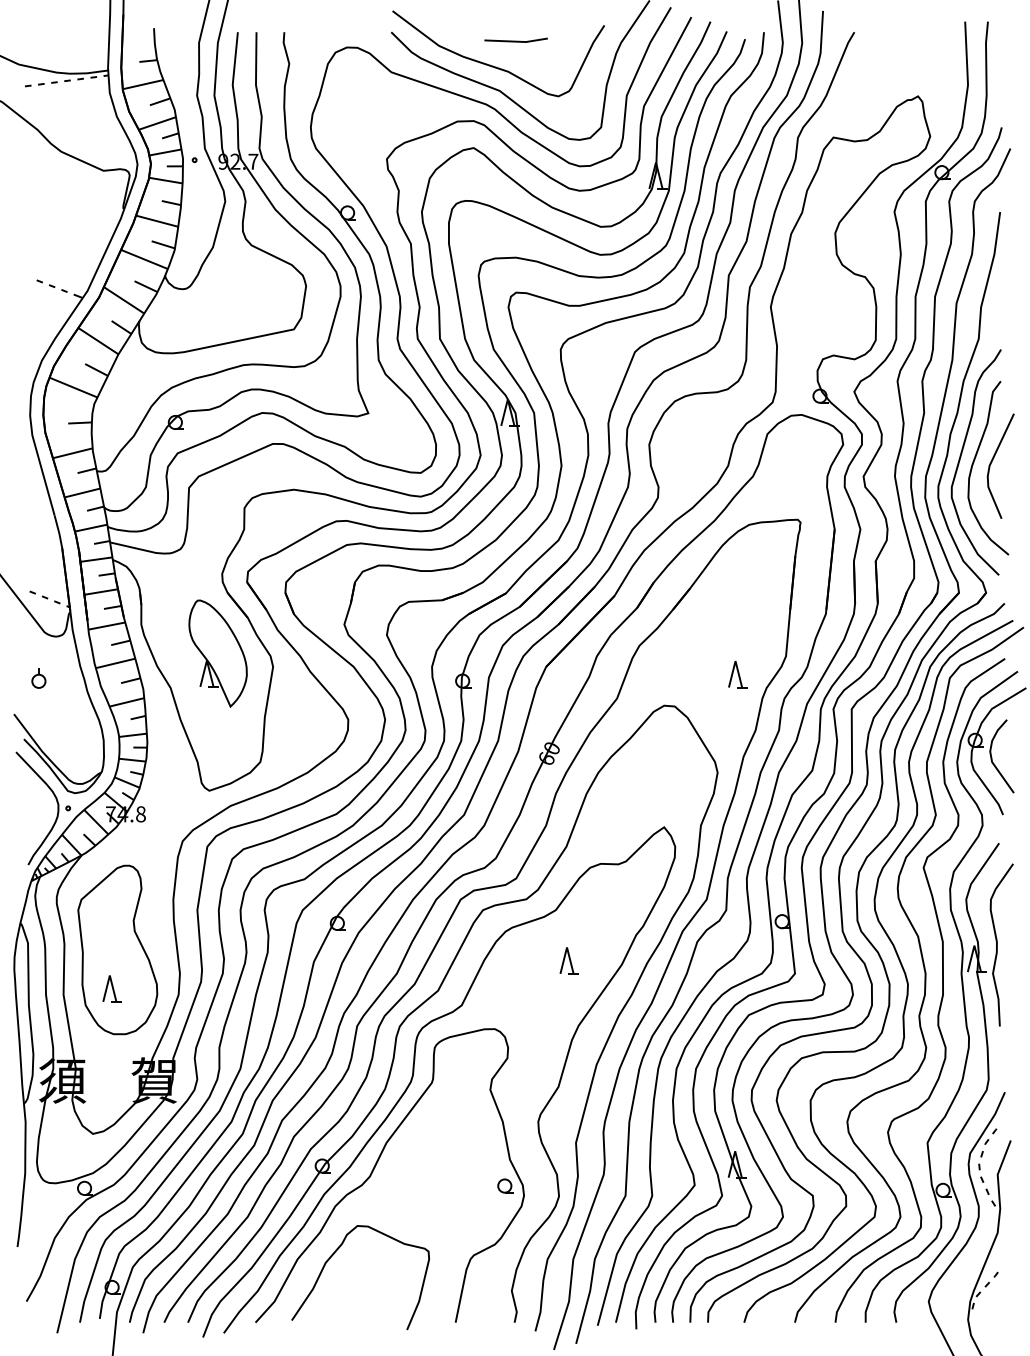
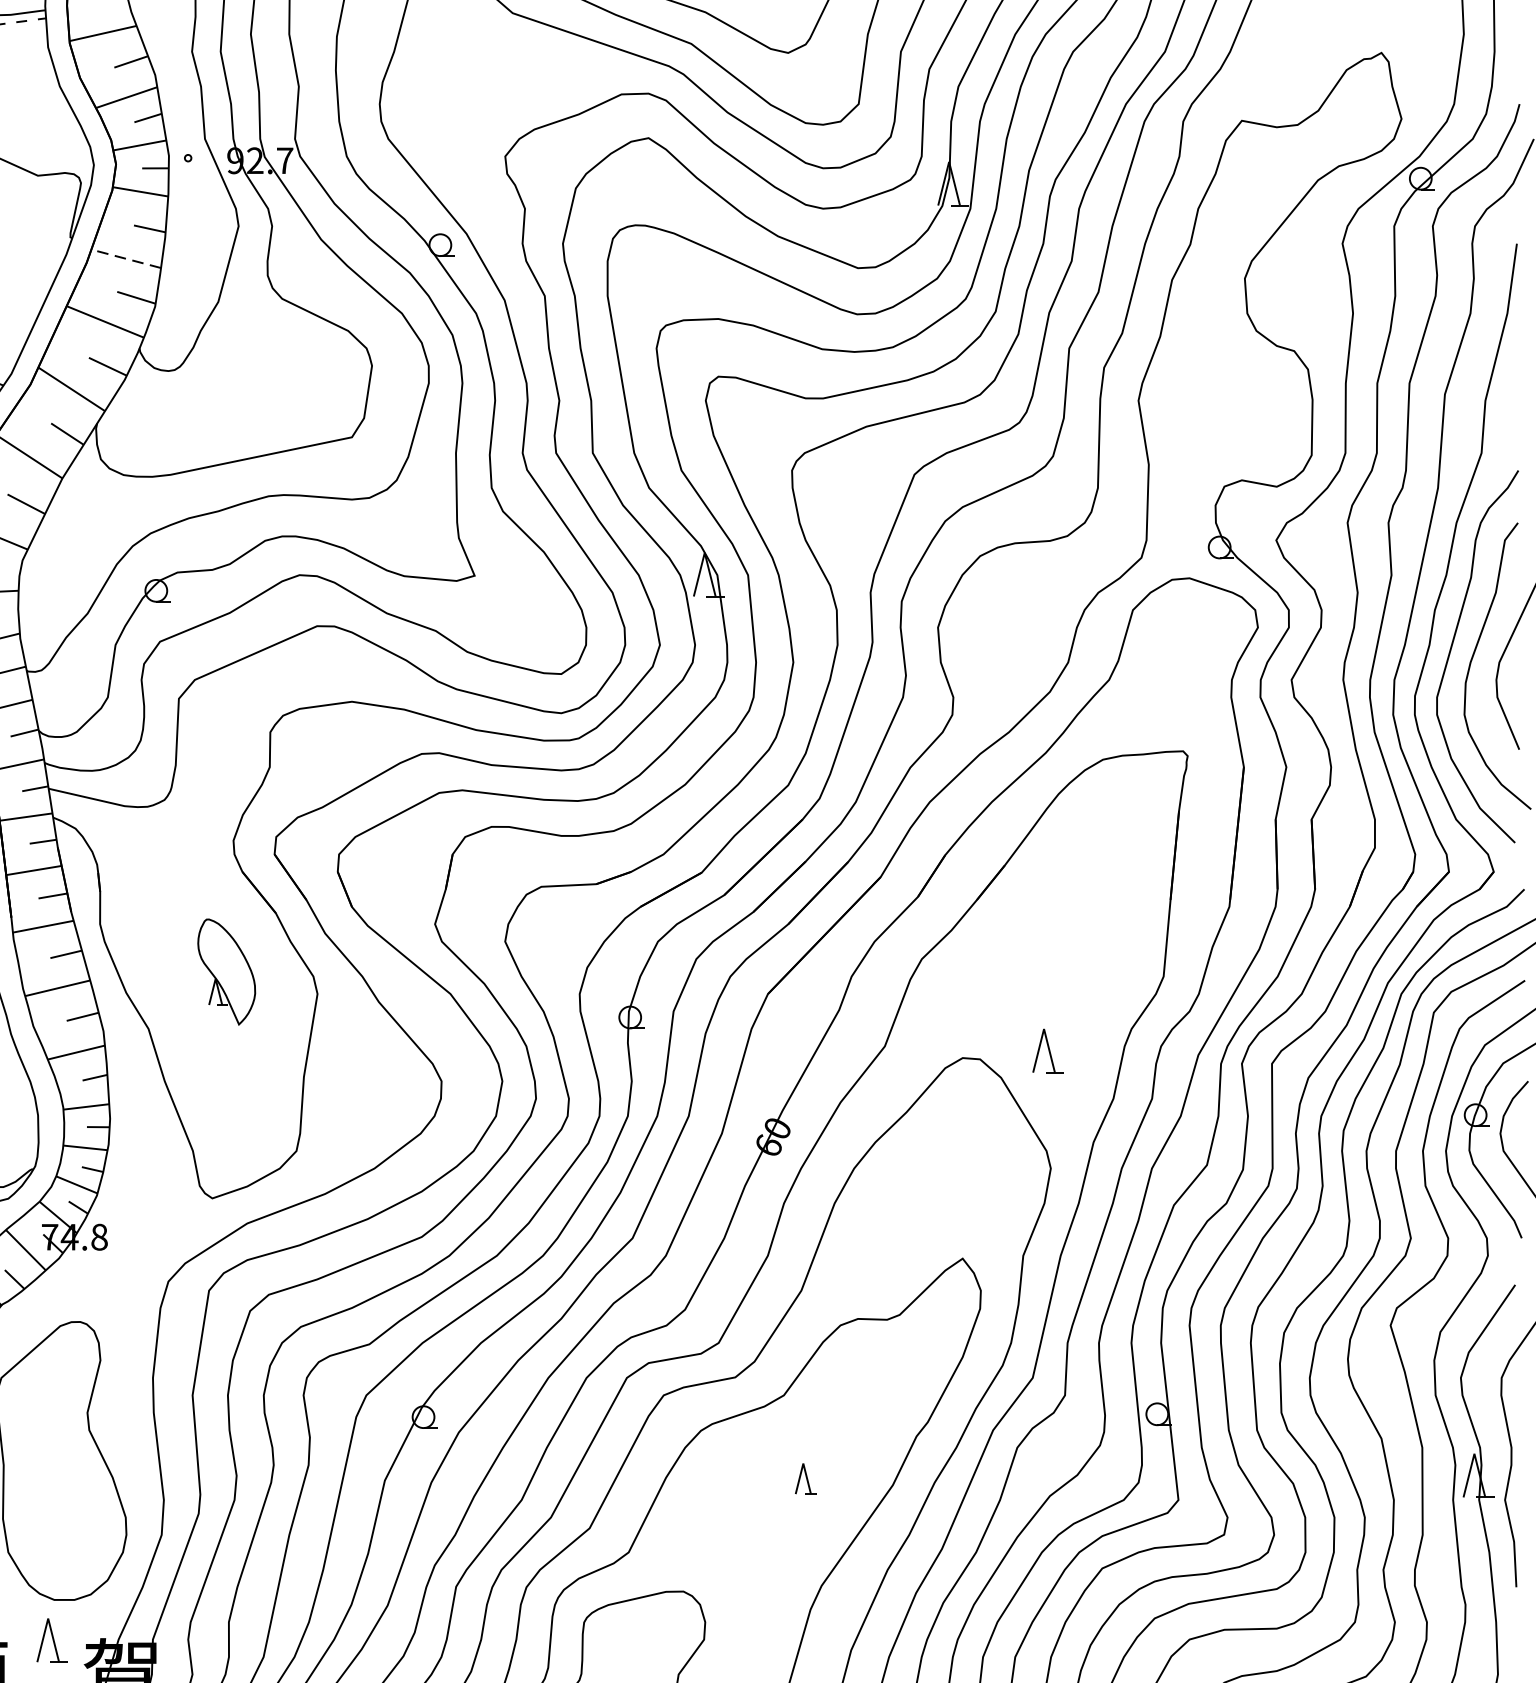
line: (157, 221) -> (126, 259), solid -> dashed
part: (217, 653) -> (225, 971), size x0.6
part: (737, 674) -> (1047, 1051), moved
part: (568, 960) -> (804, 1478), size x0.7
part: (111, 988) -> (50, 1640), moved

